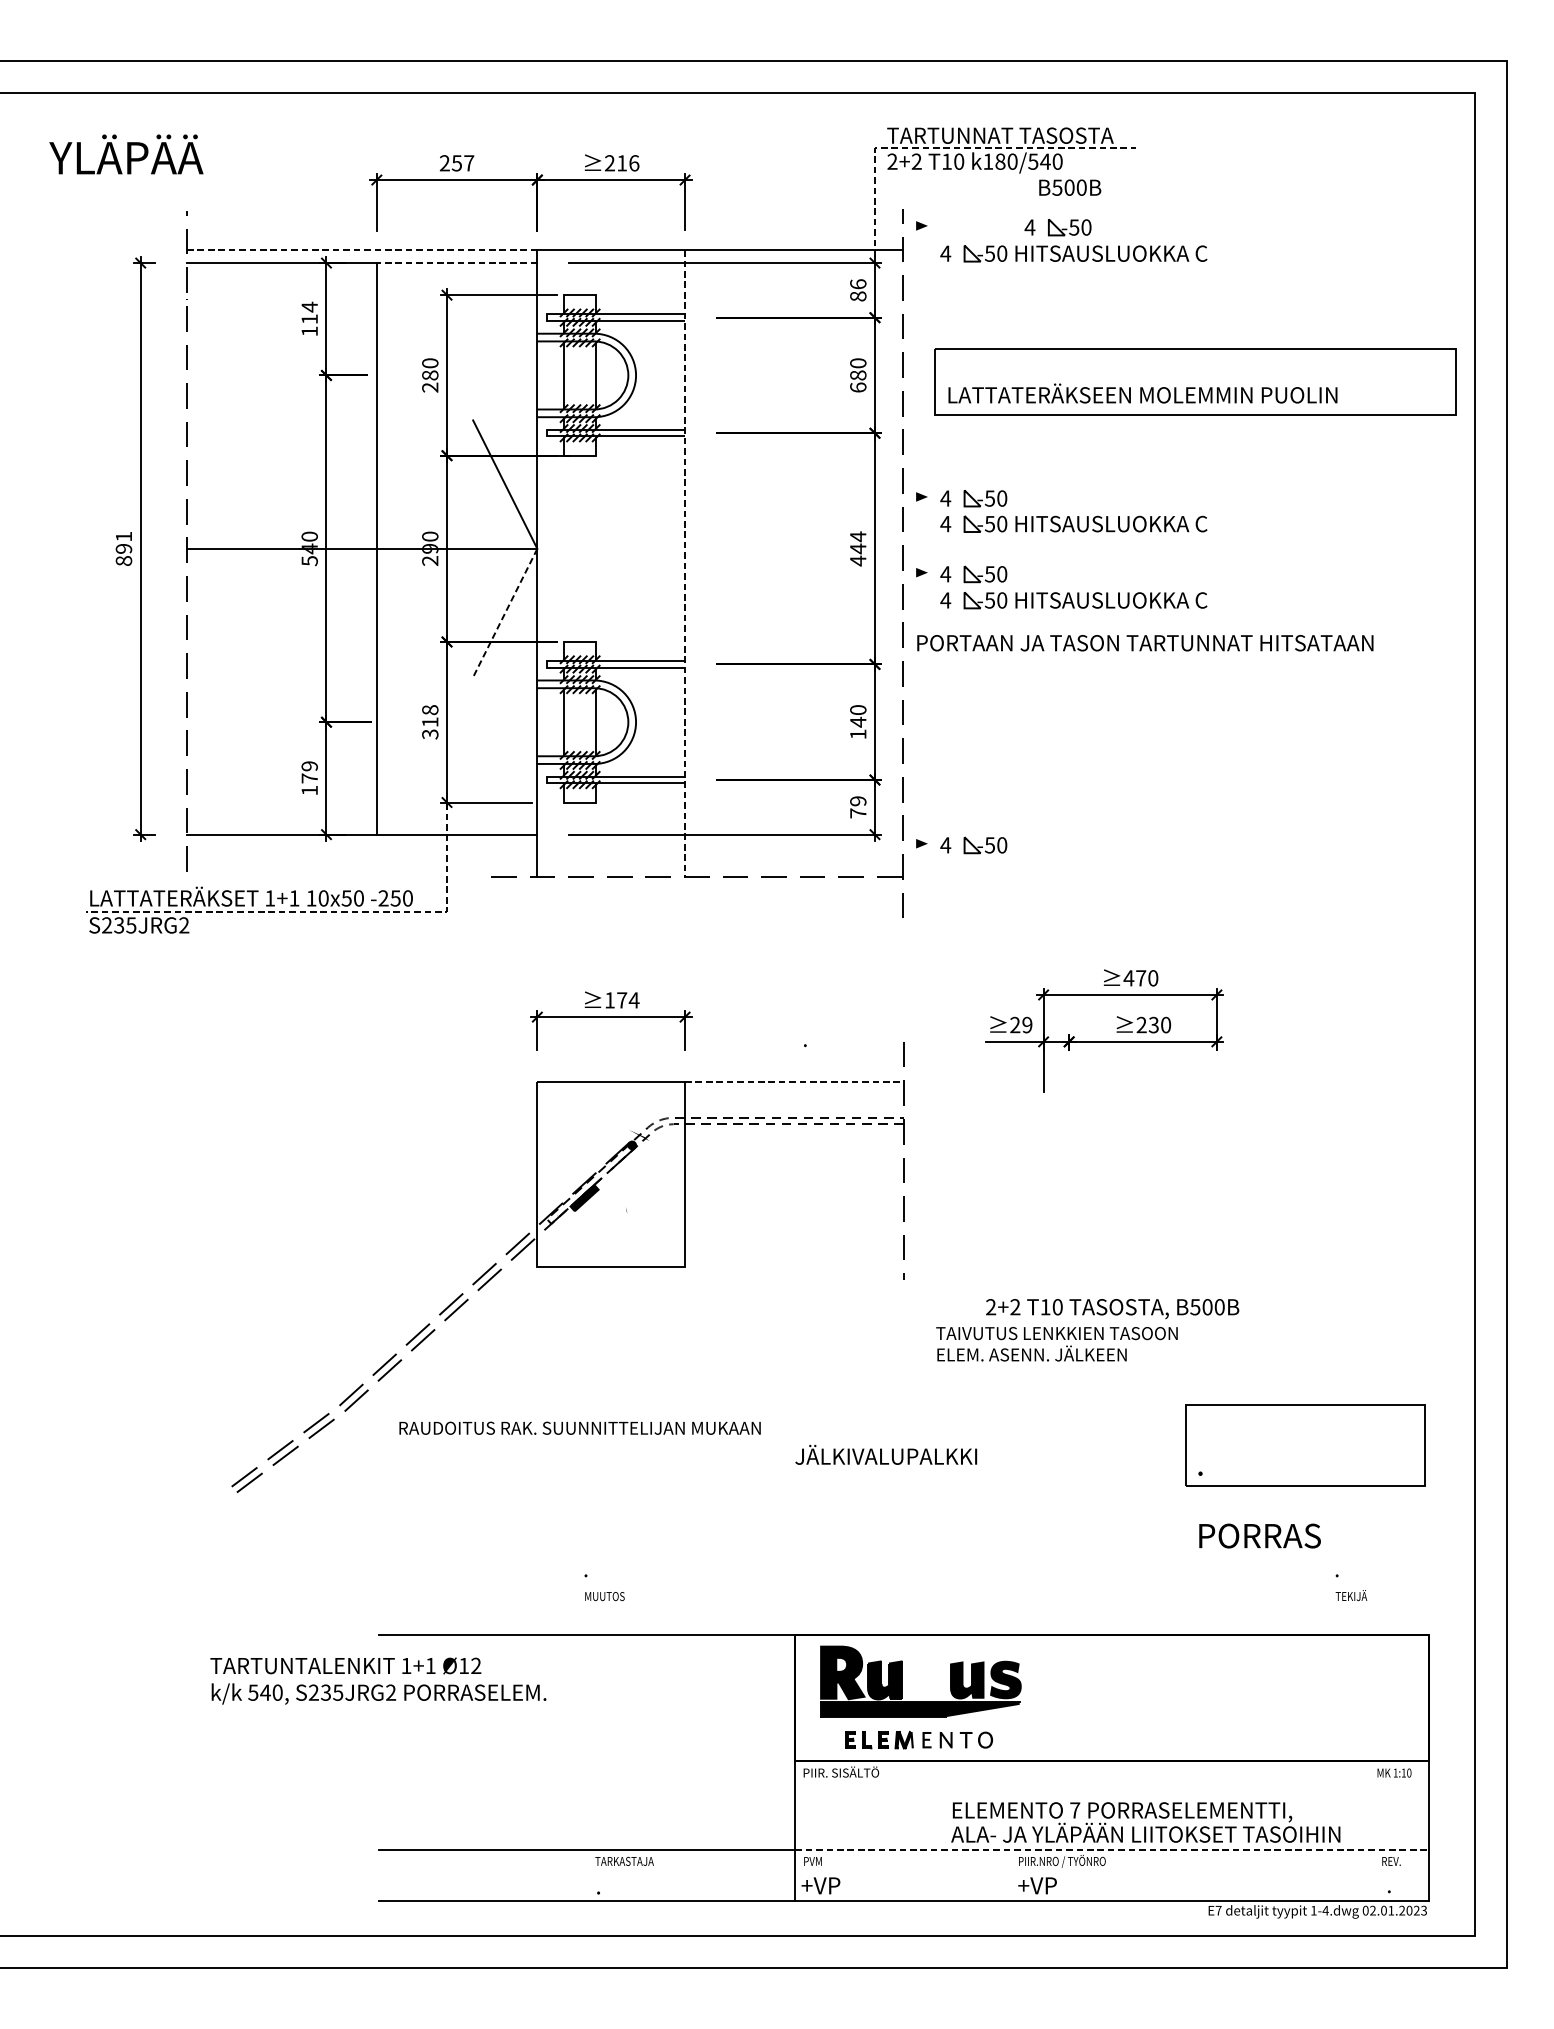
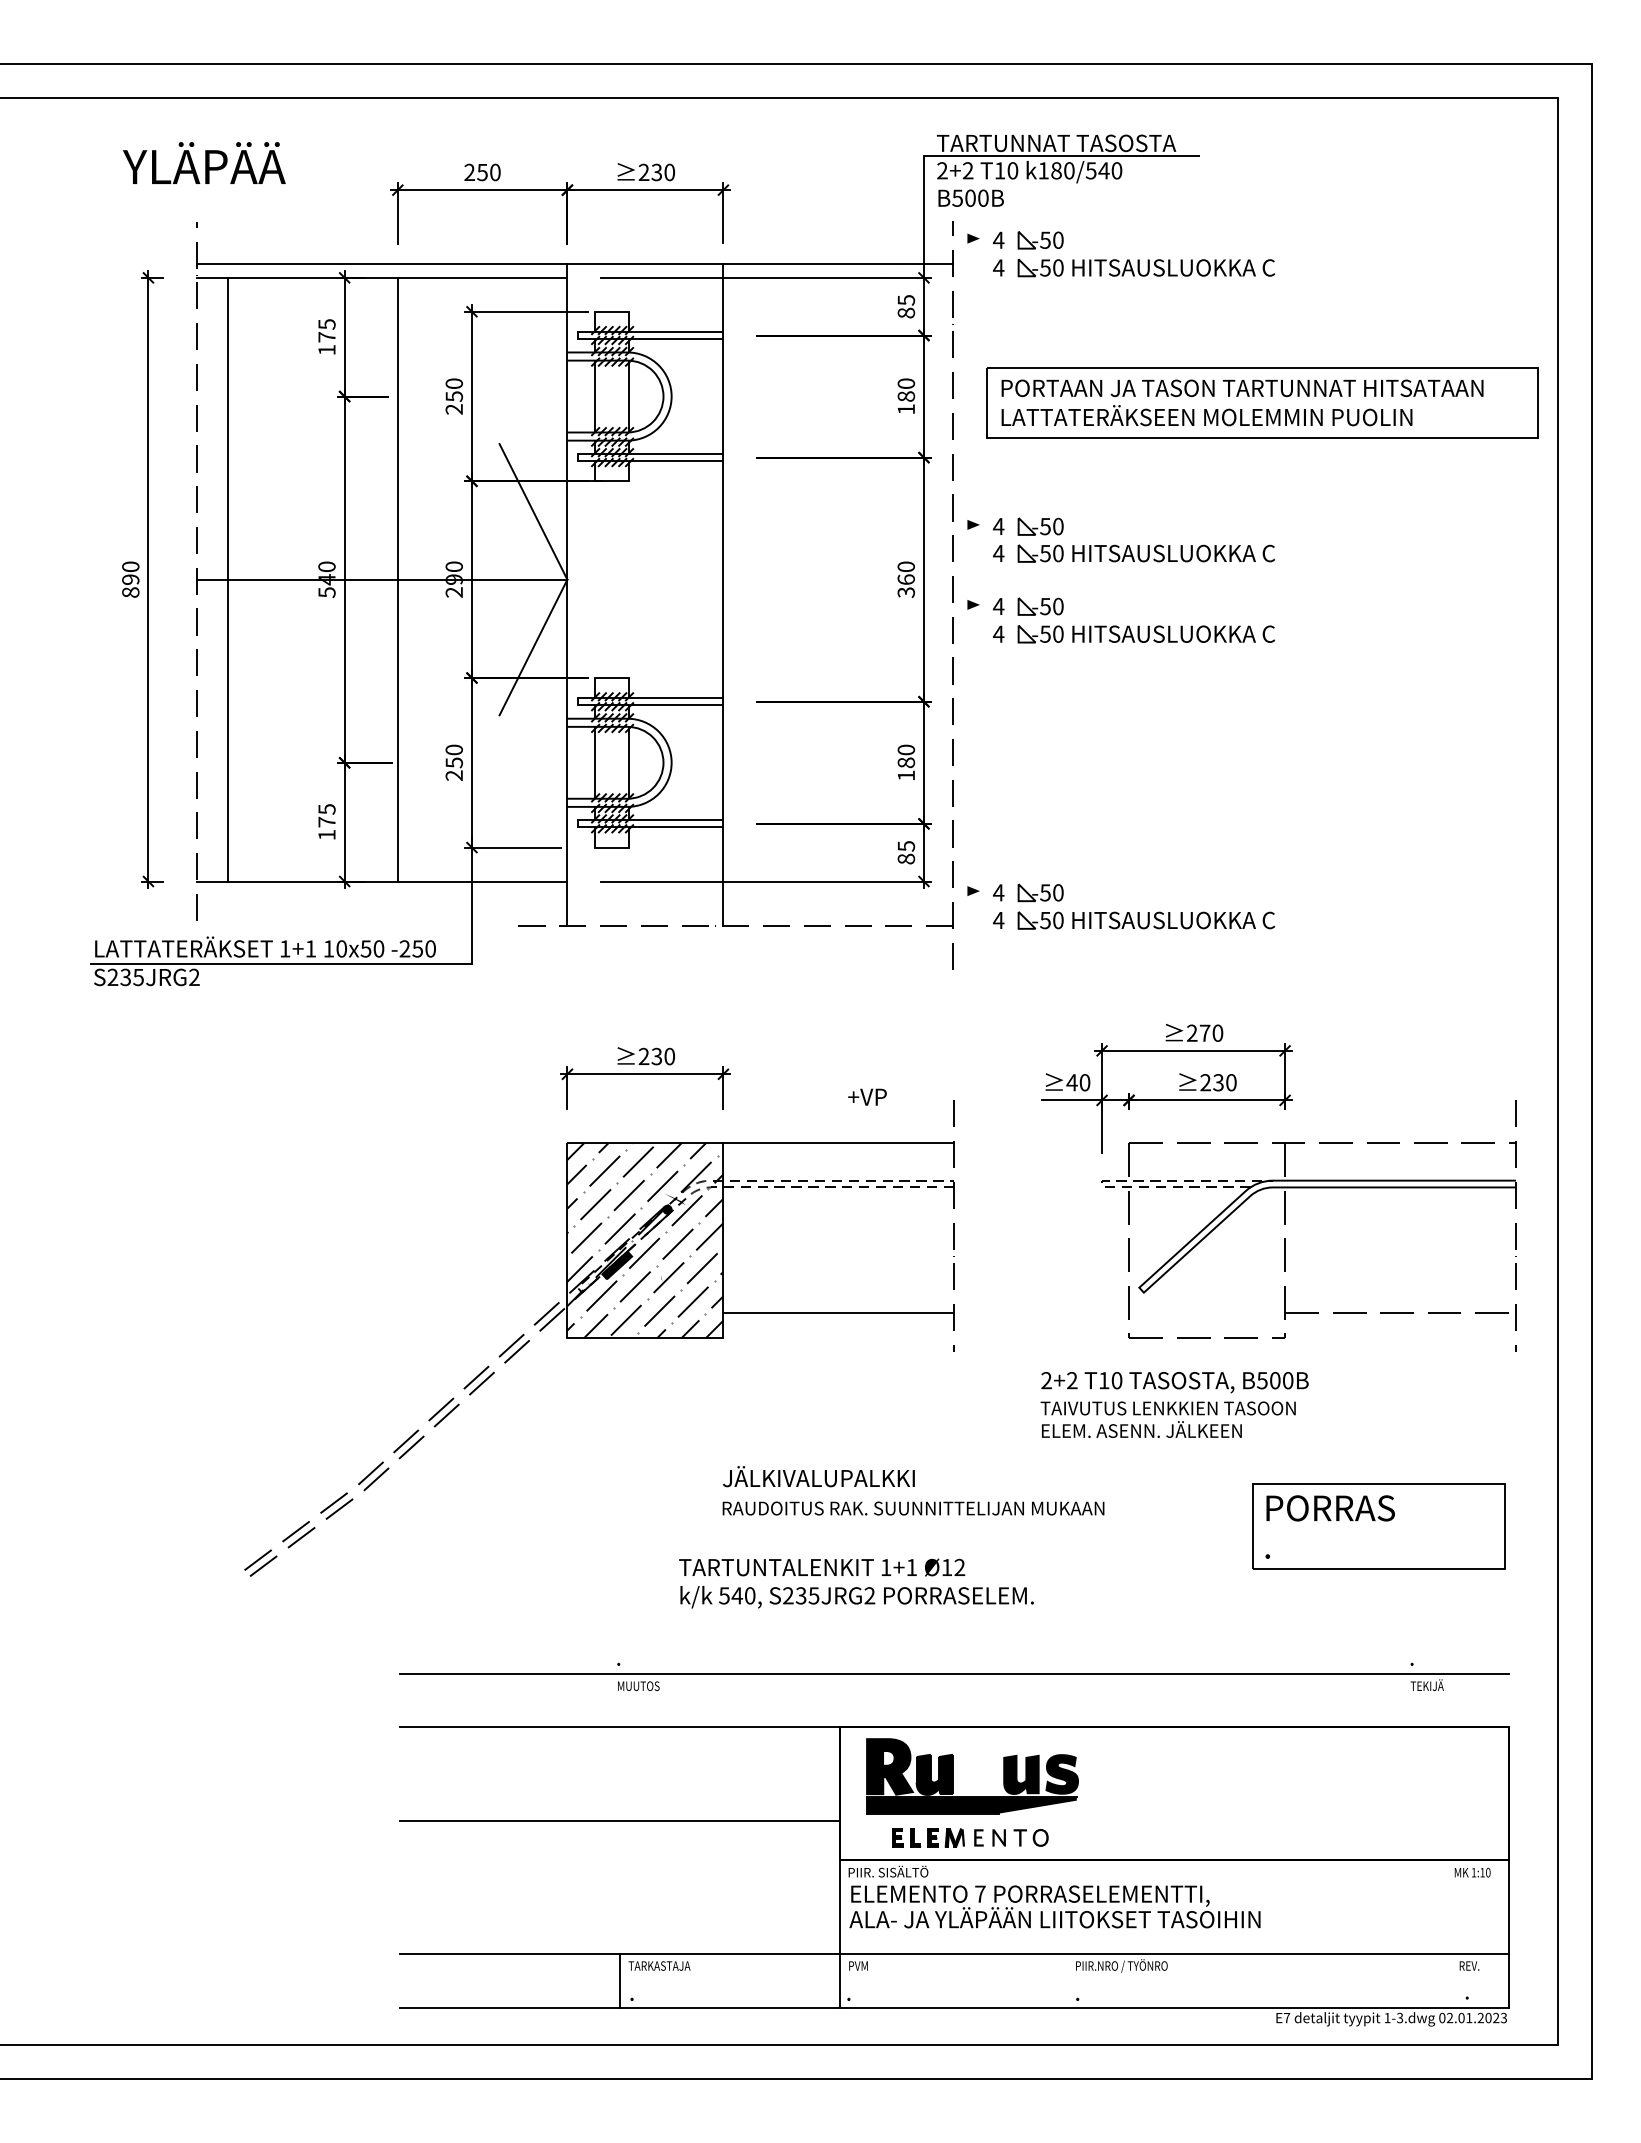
line: (950, 148) -> (1003, 156), dashed -> solid
text: (126, 153) -> (204, 162), moved
text: (469, 163) -> (495, 172), 257 -> 250
text: (628, 163) -> (663, 172), 216 -> 230
text: (1069, 186) -> (970, 197), moved
part: (1058, 227) -> (1028, 240), moved
line: (361, 250) -> (381, 264), dashed -> solid
line: (456, 262) -> (482, 277), dashed -> solid
text: (858, 283) -> (906, 299), 86 -> 85
text: (309, 312) -> (326, 330), 114 -> 175
text: (429, 375) -> (453, 396), 280 -> 250
text: (858, 387) -> (906, 409), 680 -> 180
text: (123, 536) -> (130, 566), 891 -> 890
line: (216, 548) -> (228, 579), added
text: (857, 548) -> (905, 579), 444 -> 360
line: (685, 563) -> (723, 595), dashed -> solid
line: (505, 613) -> (533, 647), dashed -> solid
text: (1145, 642) -> (1242, 387), moved
text: (429, 721) -> (453, 762), 318 -> 250
text: (858, 721) -> (906, 762), 140 -> 180
text: (309, 766) -> (326, 809), 179 -> 175
text: (858, 807) -> (906, 852), 79 -> 85
part: (1073, 871) -> (1133, 920), added
line: (327, 912) -> (345, 963), dashed -> solid
text: (1128, 977) -> (1191, 1032), 470 -> 270
text: (621, 1000) -> (656, 1056), 174 -> 230
text: (1021, 1024) -> (1078, 1082), 29 -> 40
text: (821, 1038) -> (867, 1096), . -> +VP
line: (794, 1082) -> (839, 1143), dashed -> solid
part: (1217, 1159) -> (1285, 1224), added
hatch: (611, 1174) -> (645, 1240), added
line: (794, 1242) -> (838, 1312), added
text: (1056, 1343) -> (1167, 1419), moved
text: (580, 1428) -> (913, 1508), moved
text: (885, 1454) -> (818, 1476), moved
text: (1259, 1536) -> (1330, 1508), moved
line: (903, 1584) -> (954, 1673), added
text: (378, 1681) -> (856, 1583), moved
line: (586, 1723) -> (619, 1820), added
text: (1145, 1822) -> (1054, 1906), moved
line: (1112, 1849) -> (1174, 1953), dashed -> solid
line: (587, 1875) -> (620, 1980), added
text: (820, 1885) -> (866, 1991), +VP -> .
text: (1037, 1885) -> (1095, 1991), +VP -> .
text: (1325, 1910) -> (1399, 2017), 1-4.dwg -> 1-3.dwg

